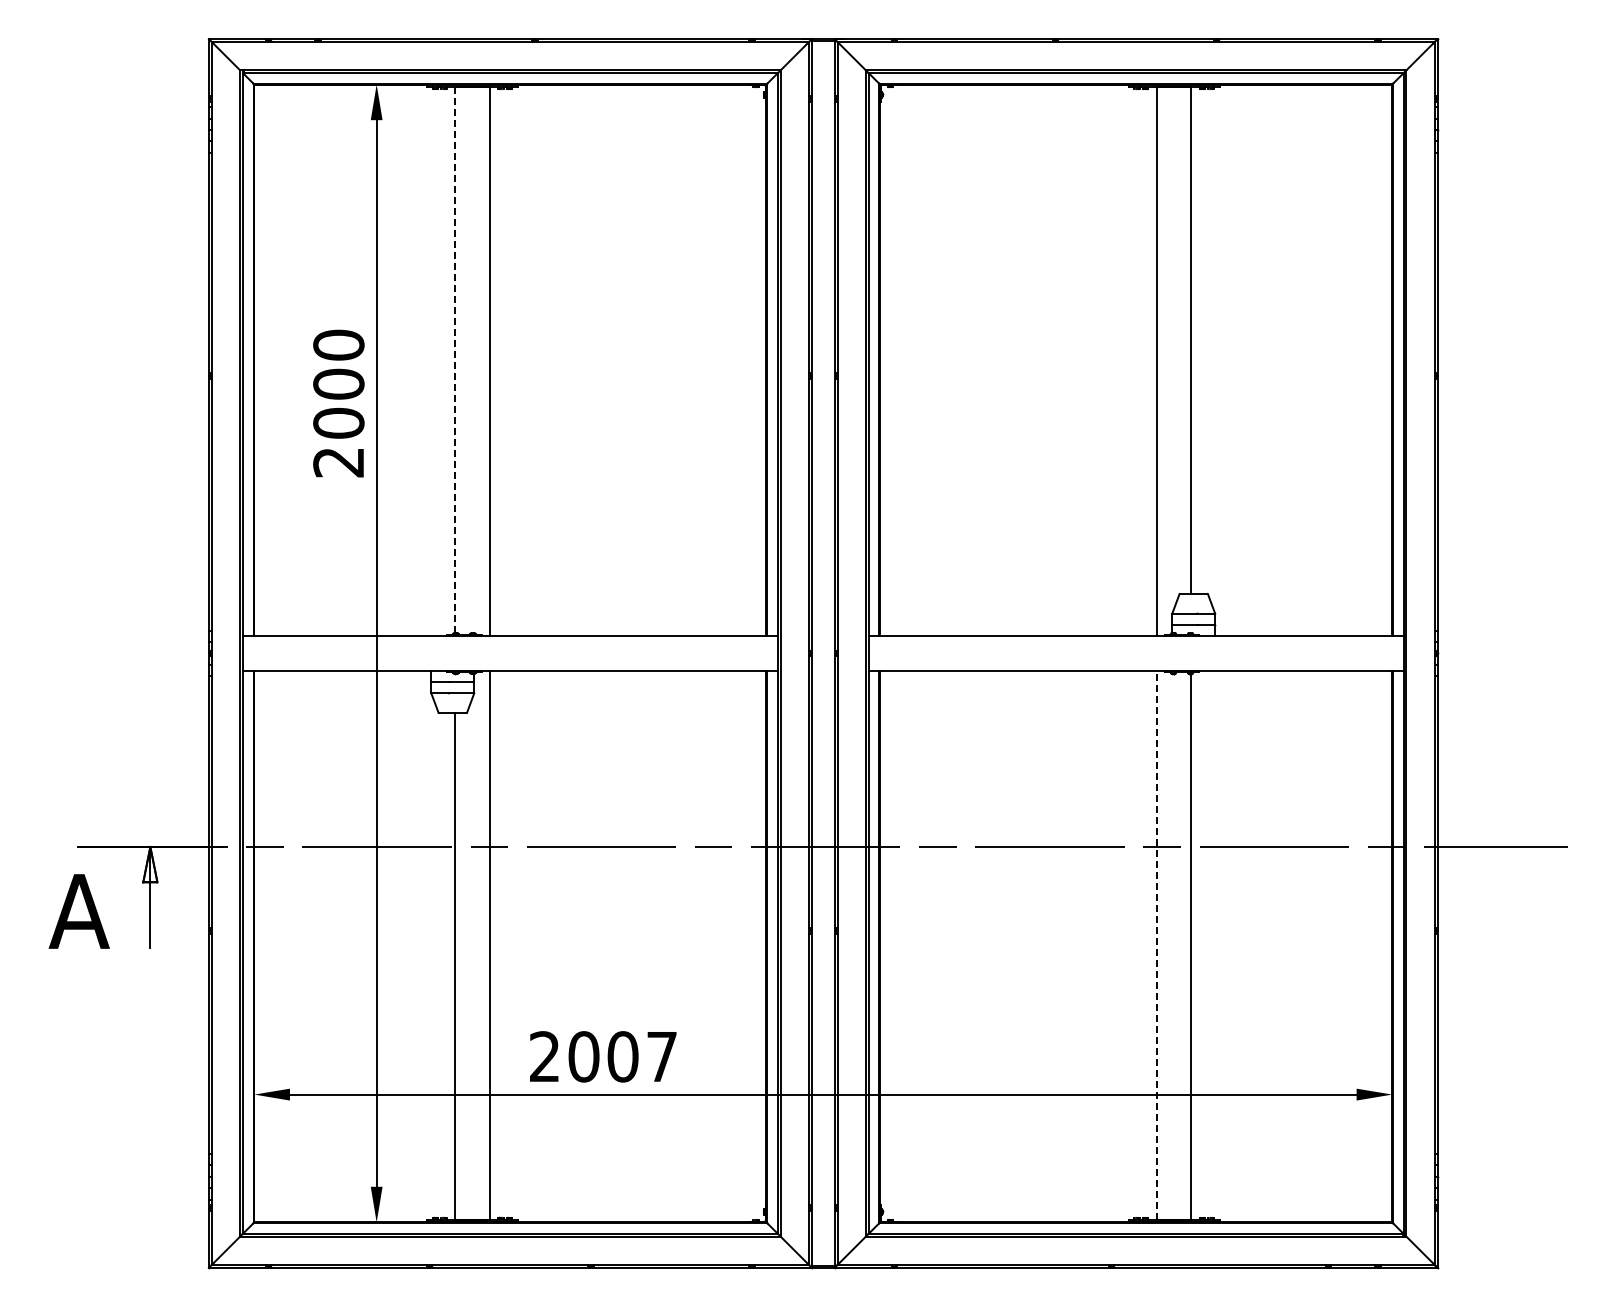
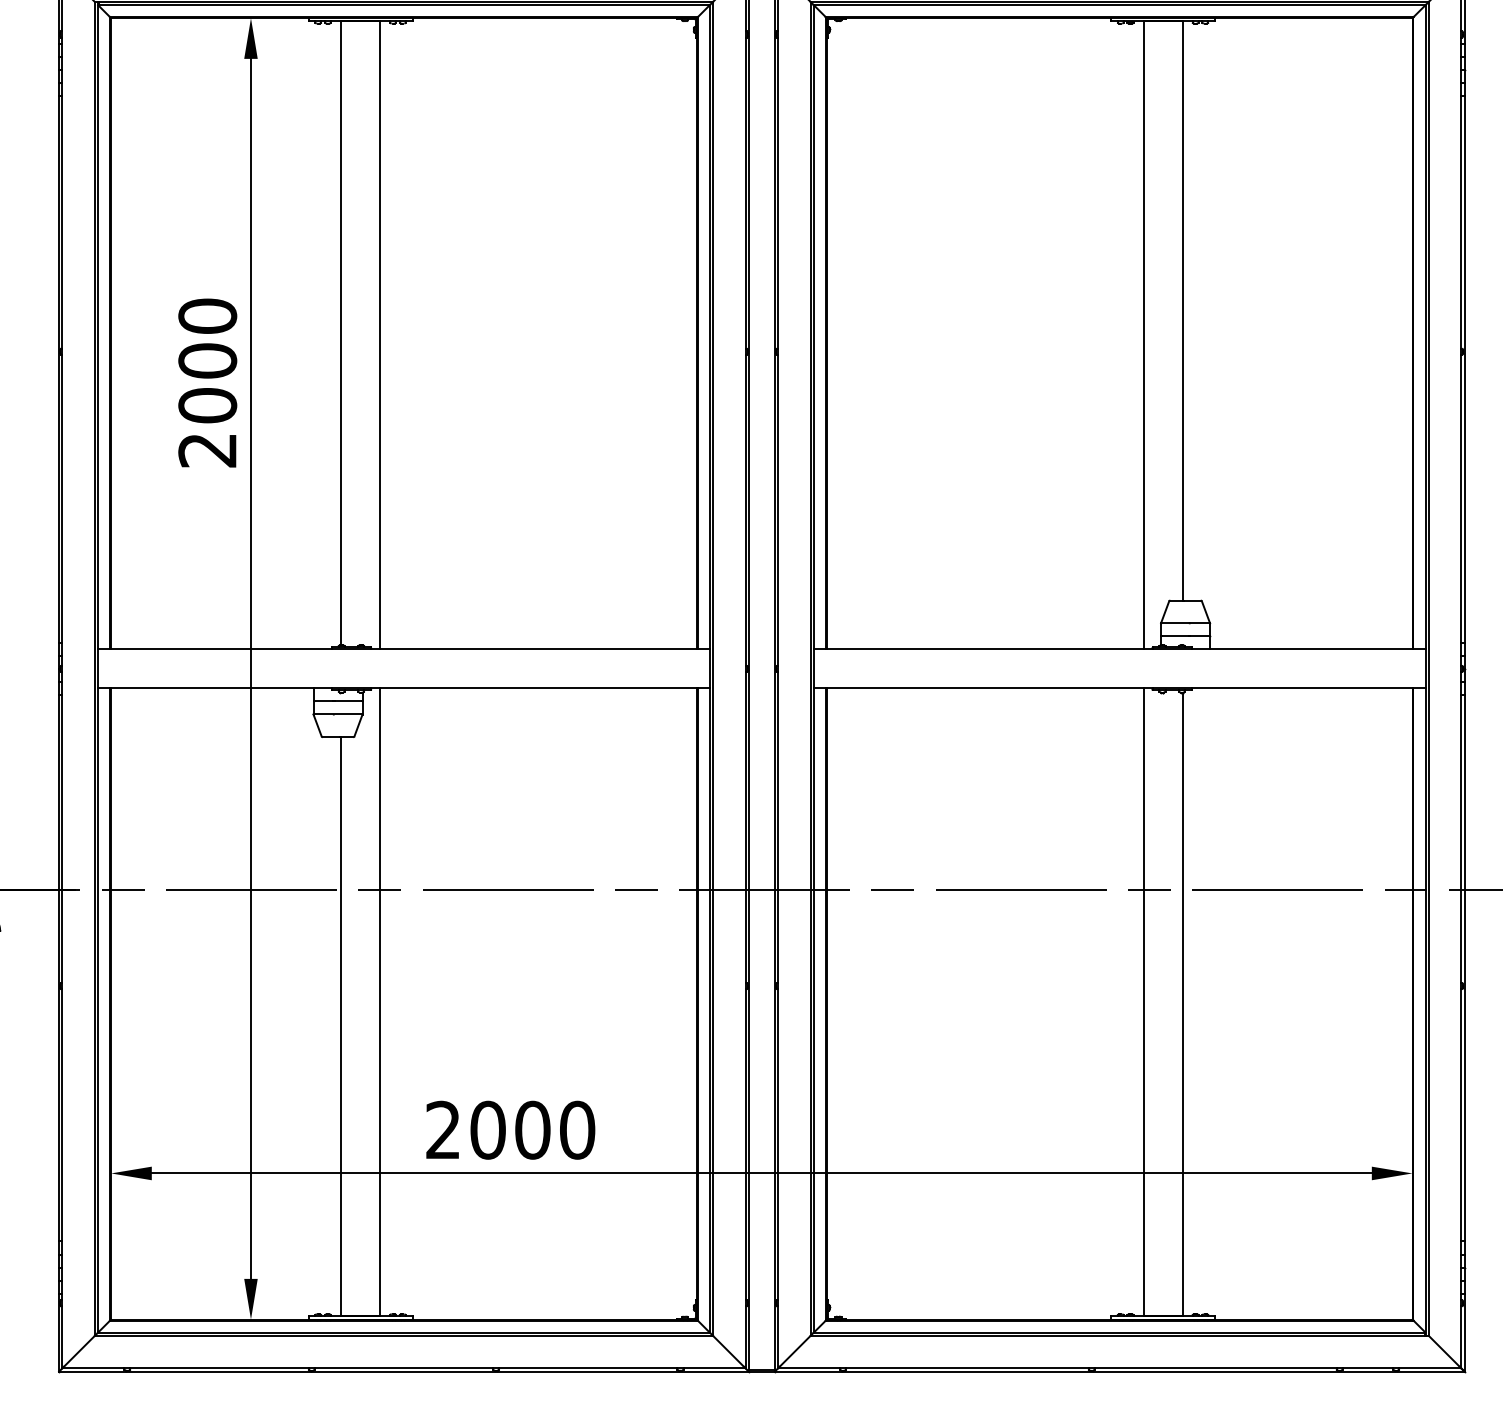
line: (455, 360) -> (341, 333), dashed -> solid
line: (1156, 944) -> (1142, 1001), dashed -> solid
text: (661, 1056) -> (576, 1129), 2007 -> 2000

